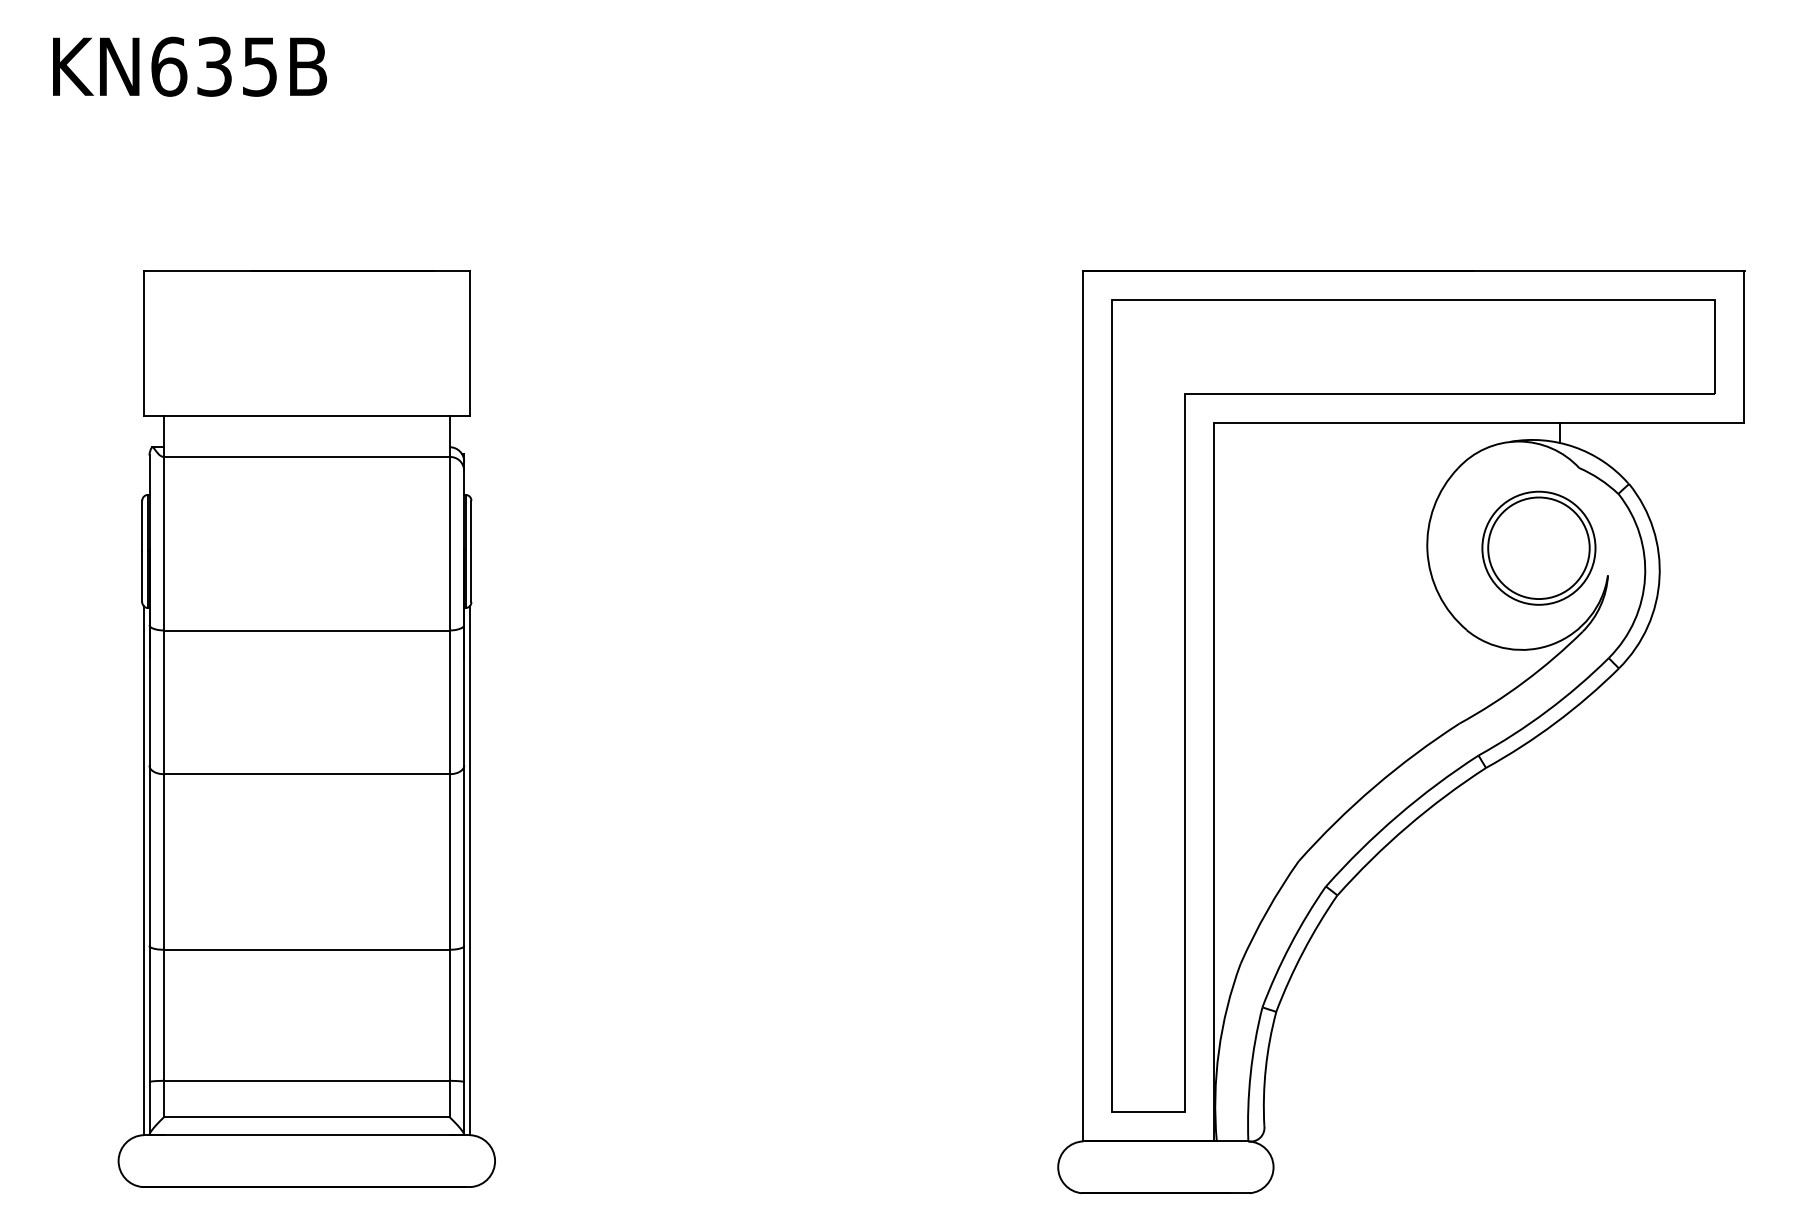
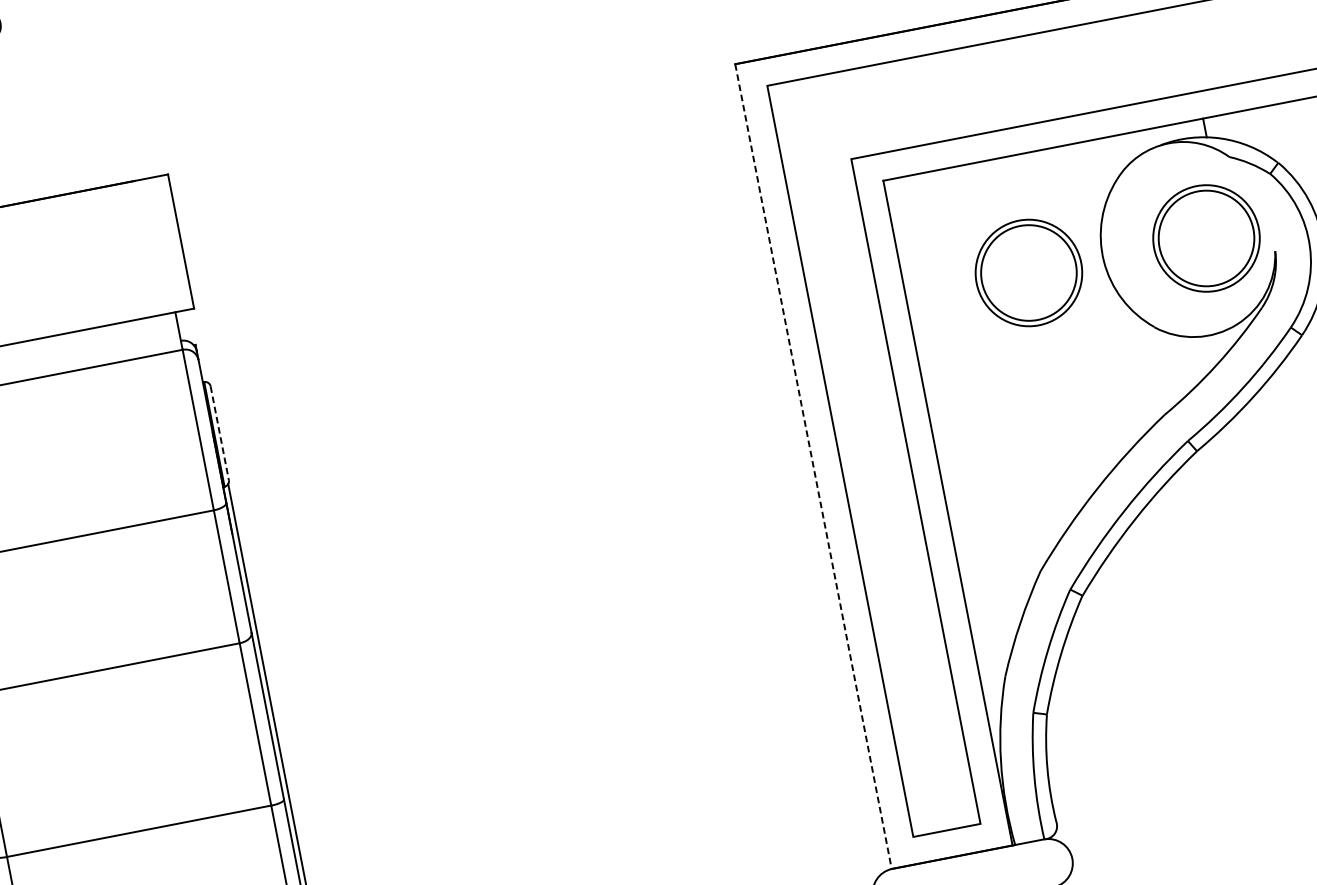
part: (1346, 547) -> (1028, 272), added
line: (471, 551) -> (219, 433), solid -> dashed
line: (1083, 706) -> (813, 466), solid -> dashed

